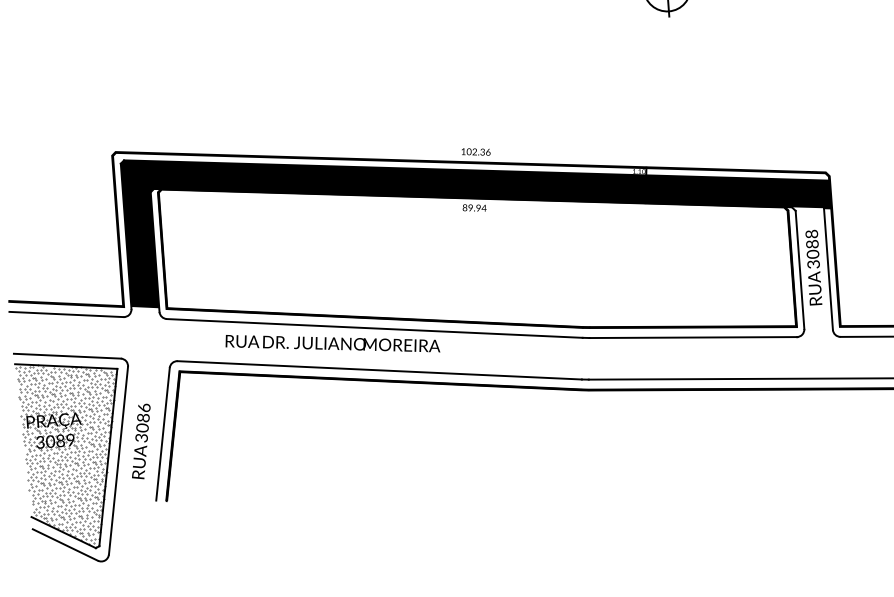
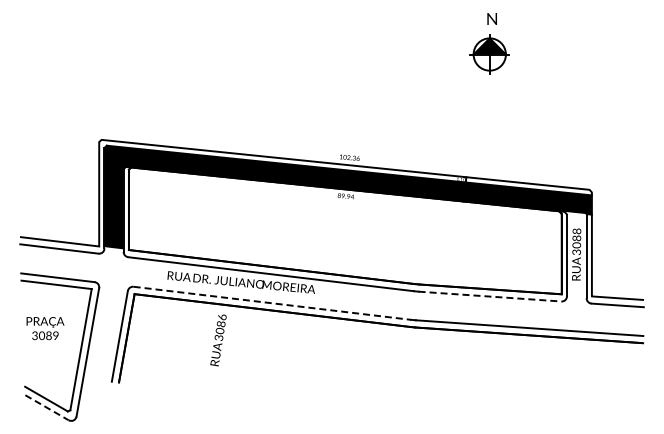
line: (692, 337) -> (489, 296), solid -> dashed
line: (379, 370) -> (272, 303), solid -> dashed
text: (141, 441) -> (218, 340), moved
hatch: (71, 455) -> (55, 346), removed
line: (66, 544) -> (47, 407), solid -> dashed

